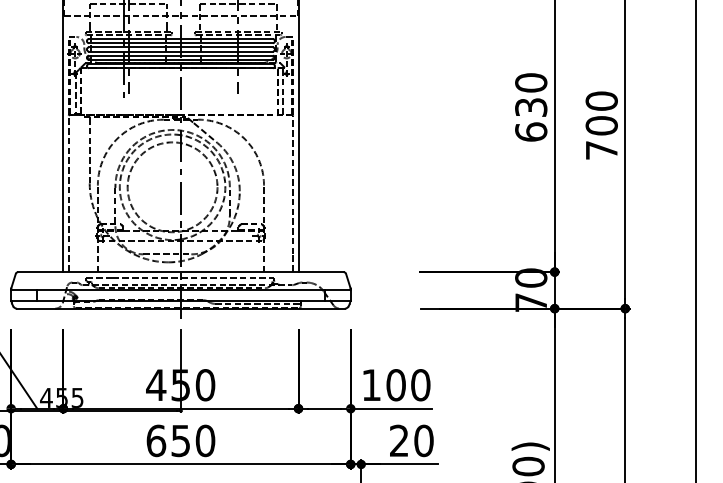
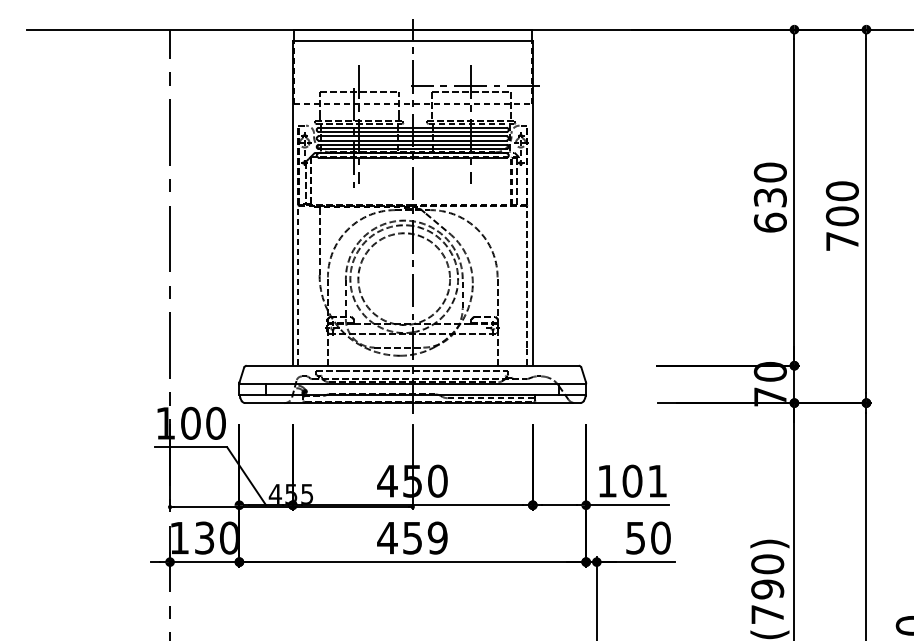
text: (420, 384) -> (657, 480), 100 -> 101
text: (180, 440) -> (412, 537), 650 -> 459
text: (399, 440) -> (635, 537), 20 -> 50

